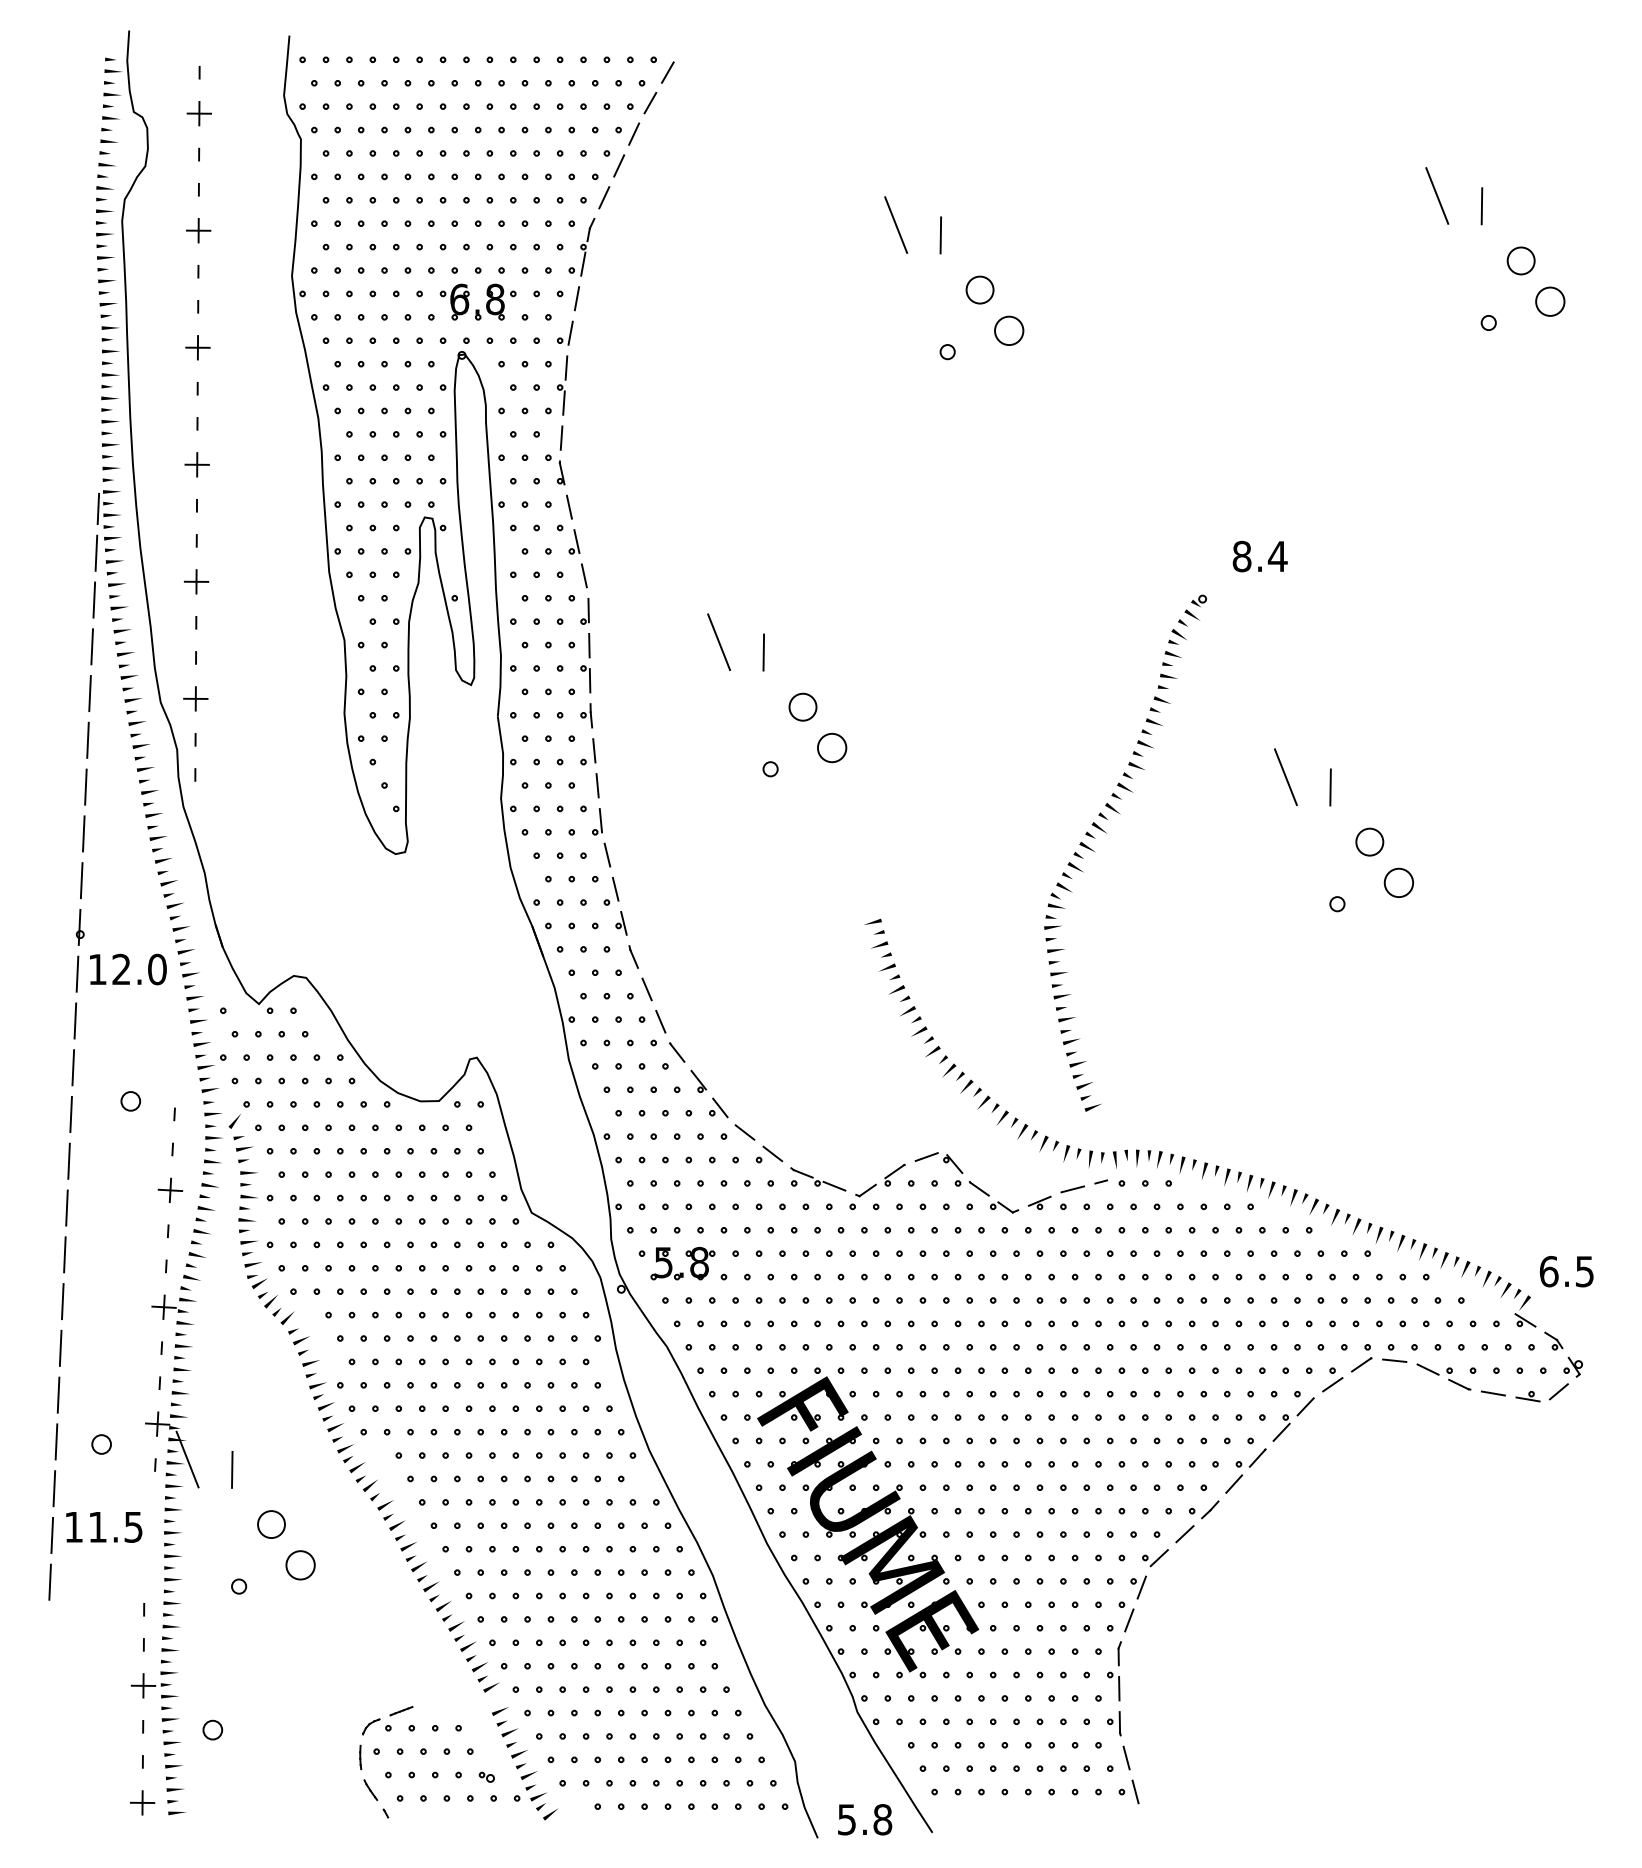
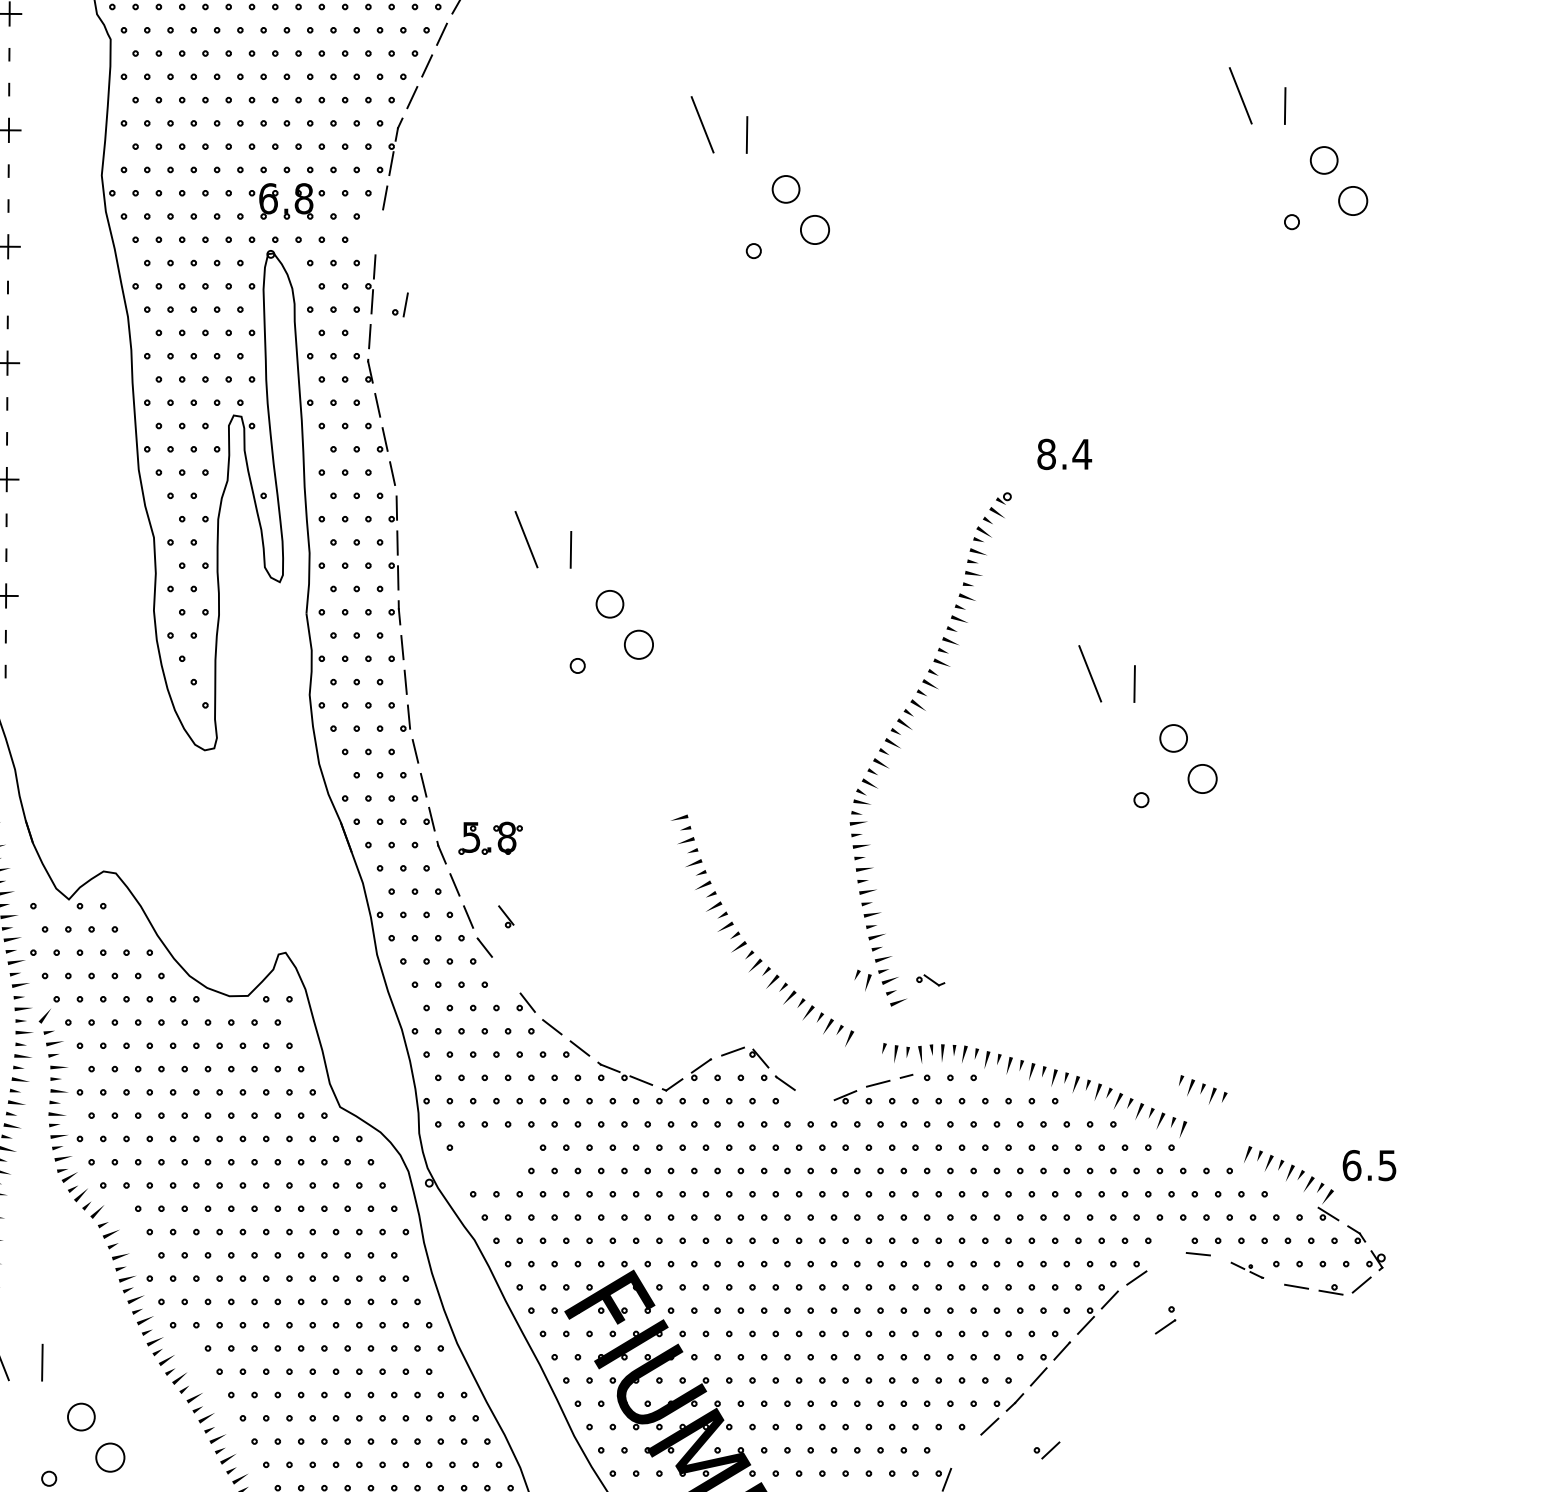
part: (564, 332) -> (399, 304), moved
part: (698, 1080) -> (506, 915), moved
part: (1061, 1151) -> (863, 980), moved
part: (1004, 1207) -> (930, 980), moved
part: (1413, 1245) -> (1203, 1089), moved
part: (690, 1266) -> (498, 841), moved
part: (1361, 1358) -> (1165, 1320), moved
part: (1443, 1376) -> (1246, 1269), size x0.6
part: (1155, 1558) -> (1047, 1450), moved

